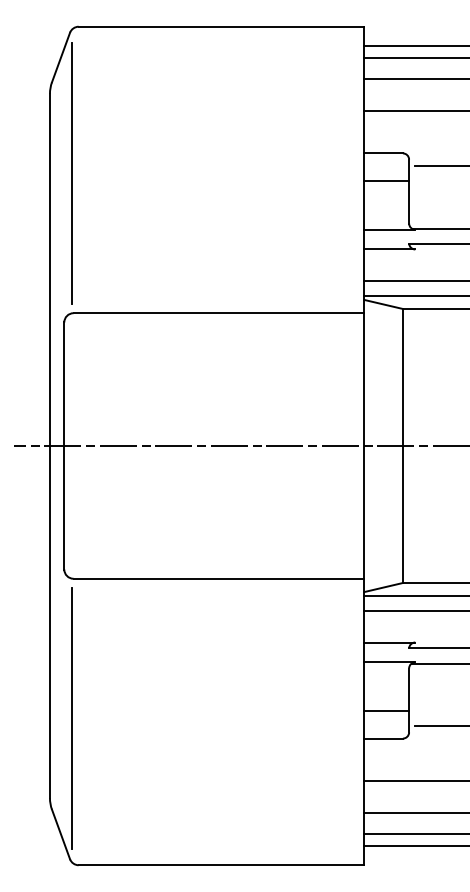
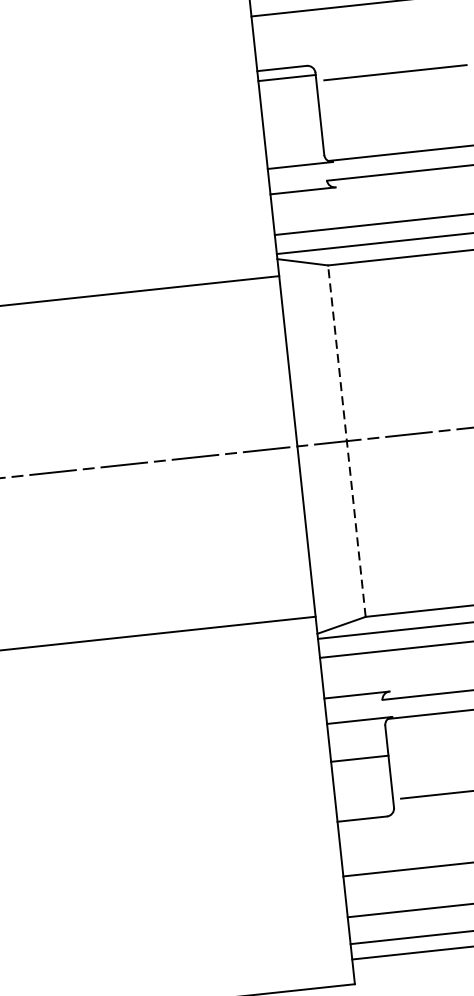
line: (386, 181) -> (286, 78), moved
line: (402, 445) -> (346, 440), solid -> dashed
line: (386, 710) -> (359, 758), moved

